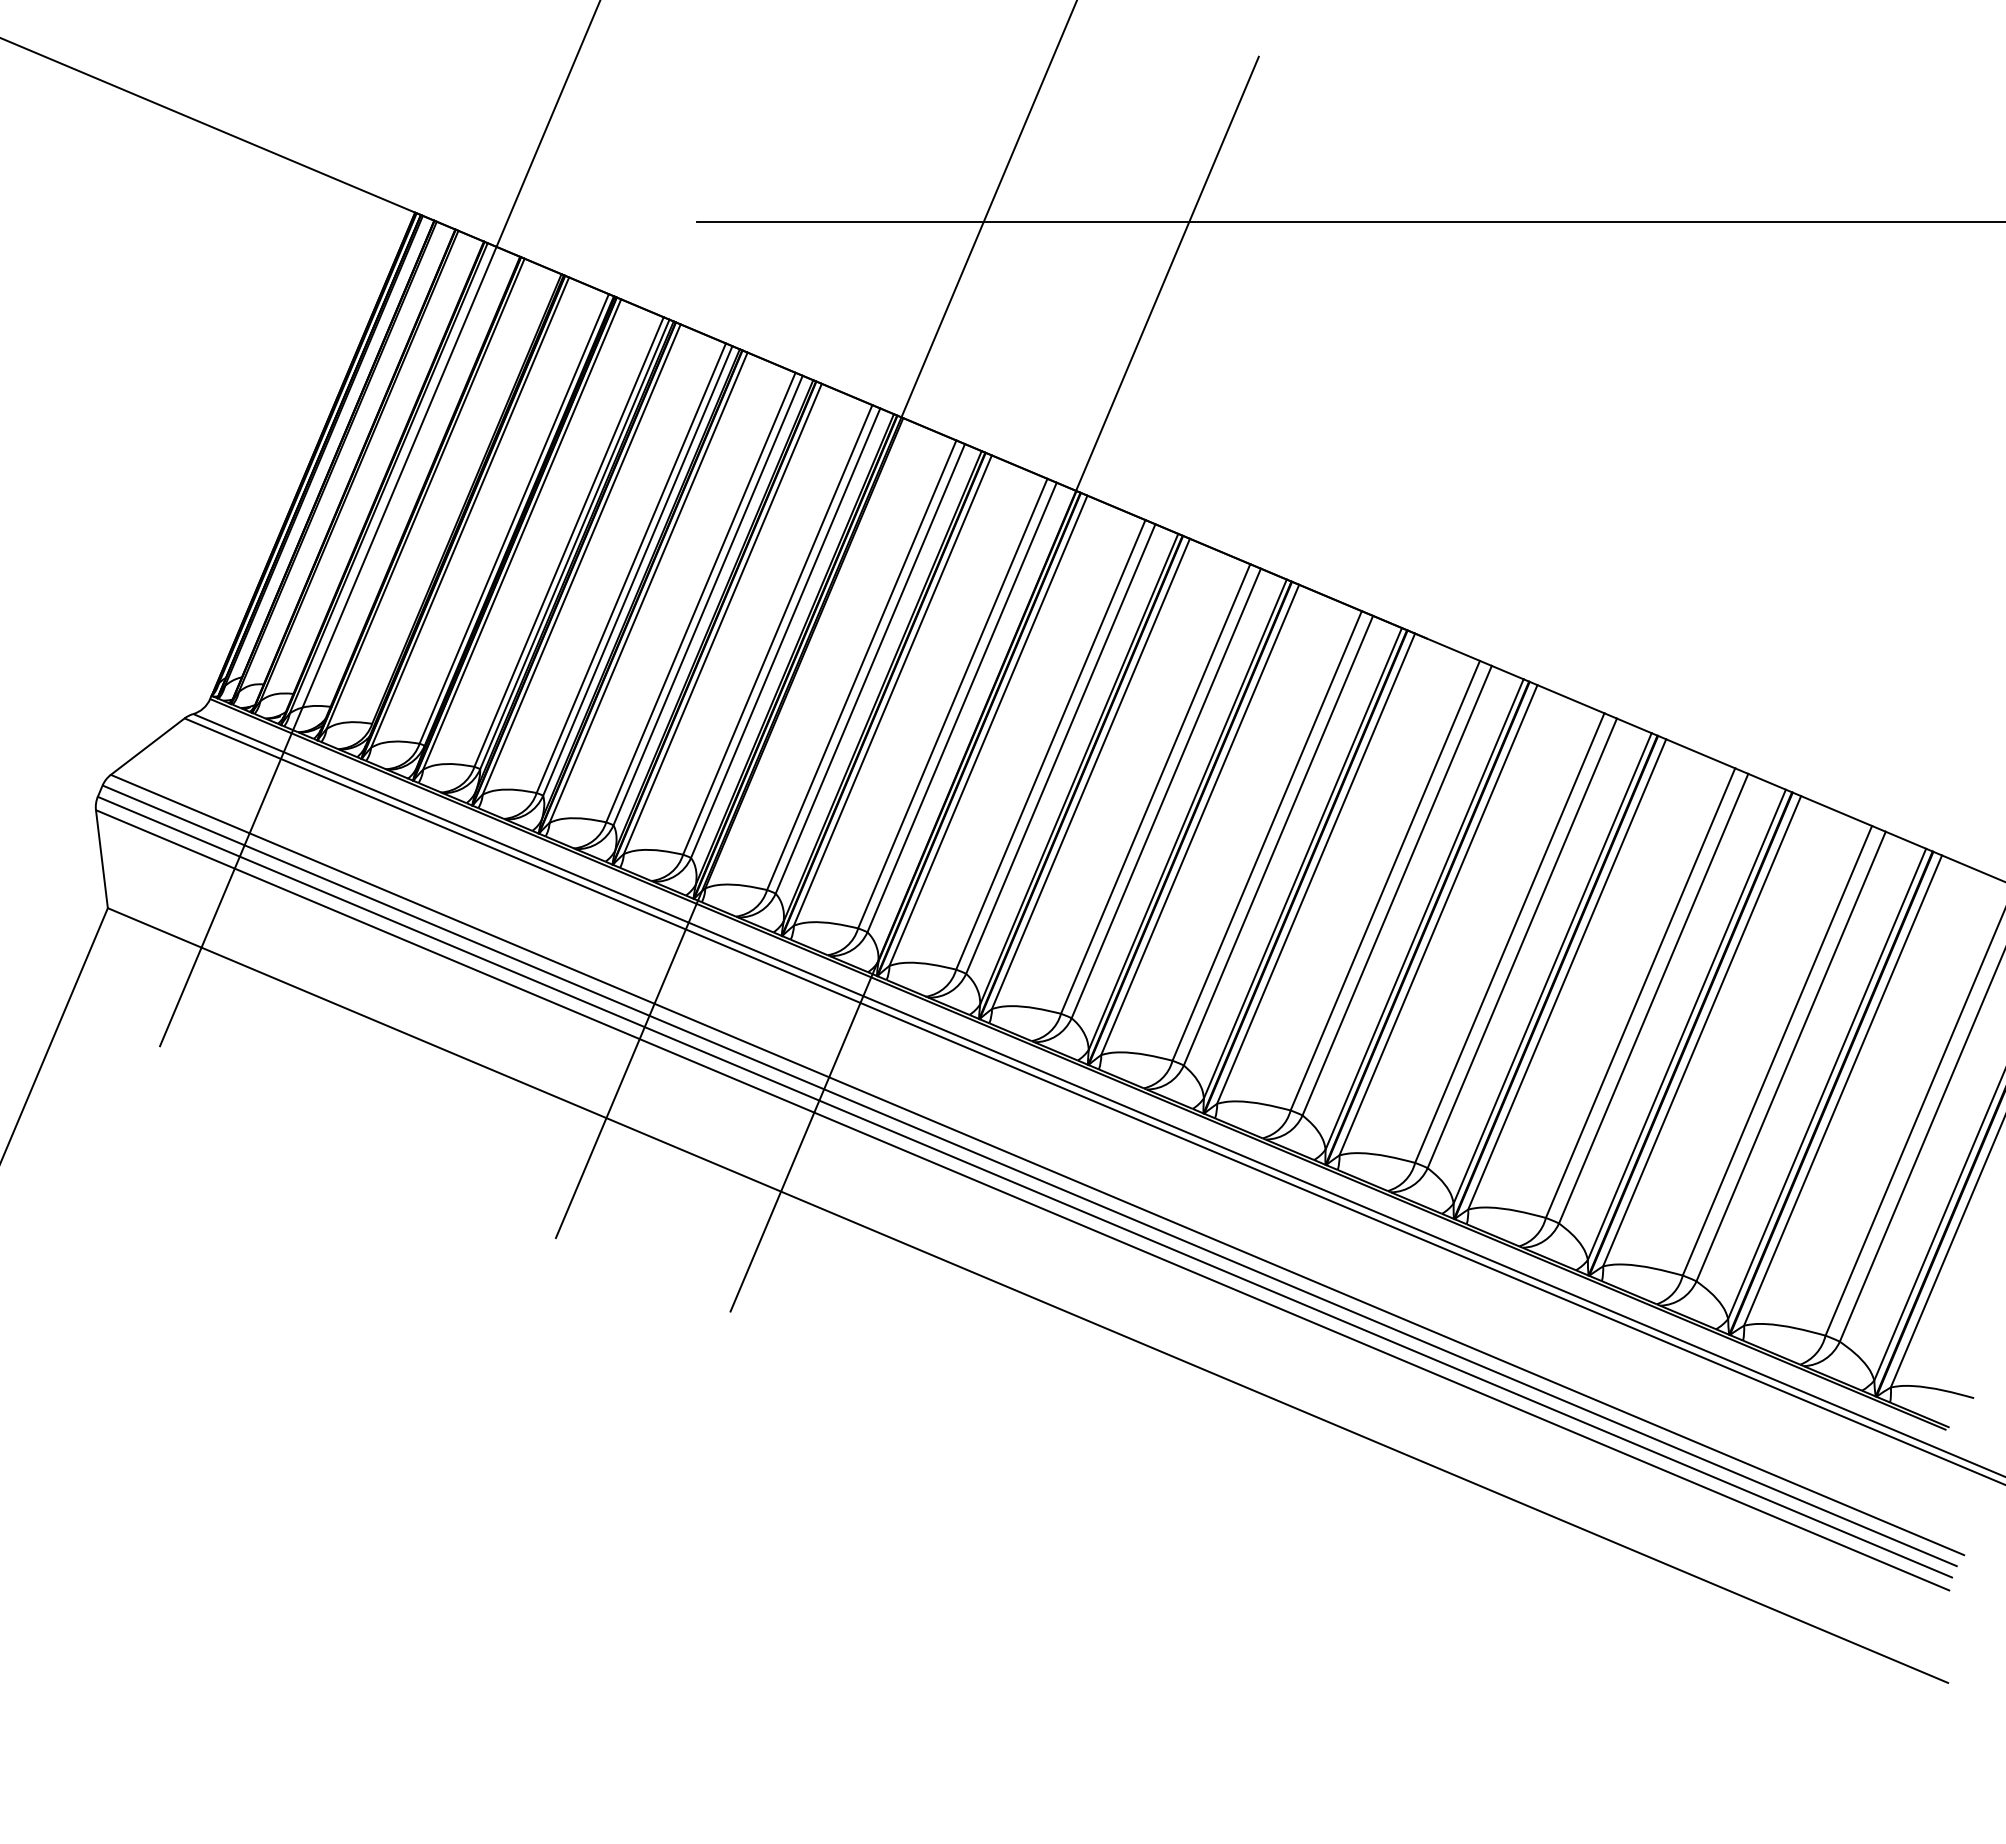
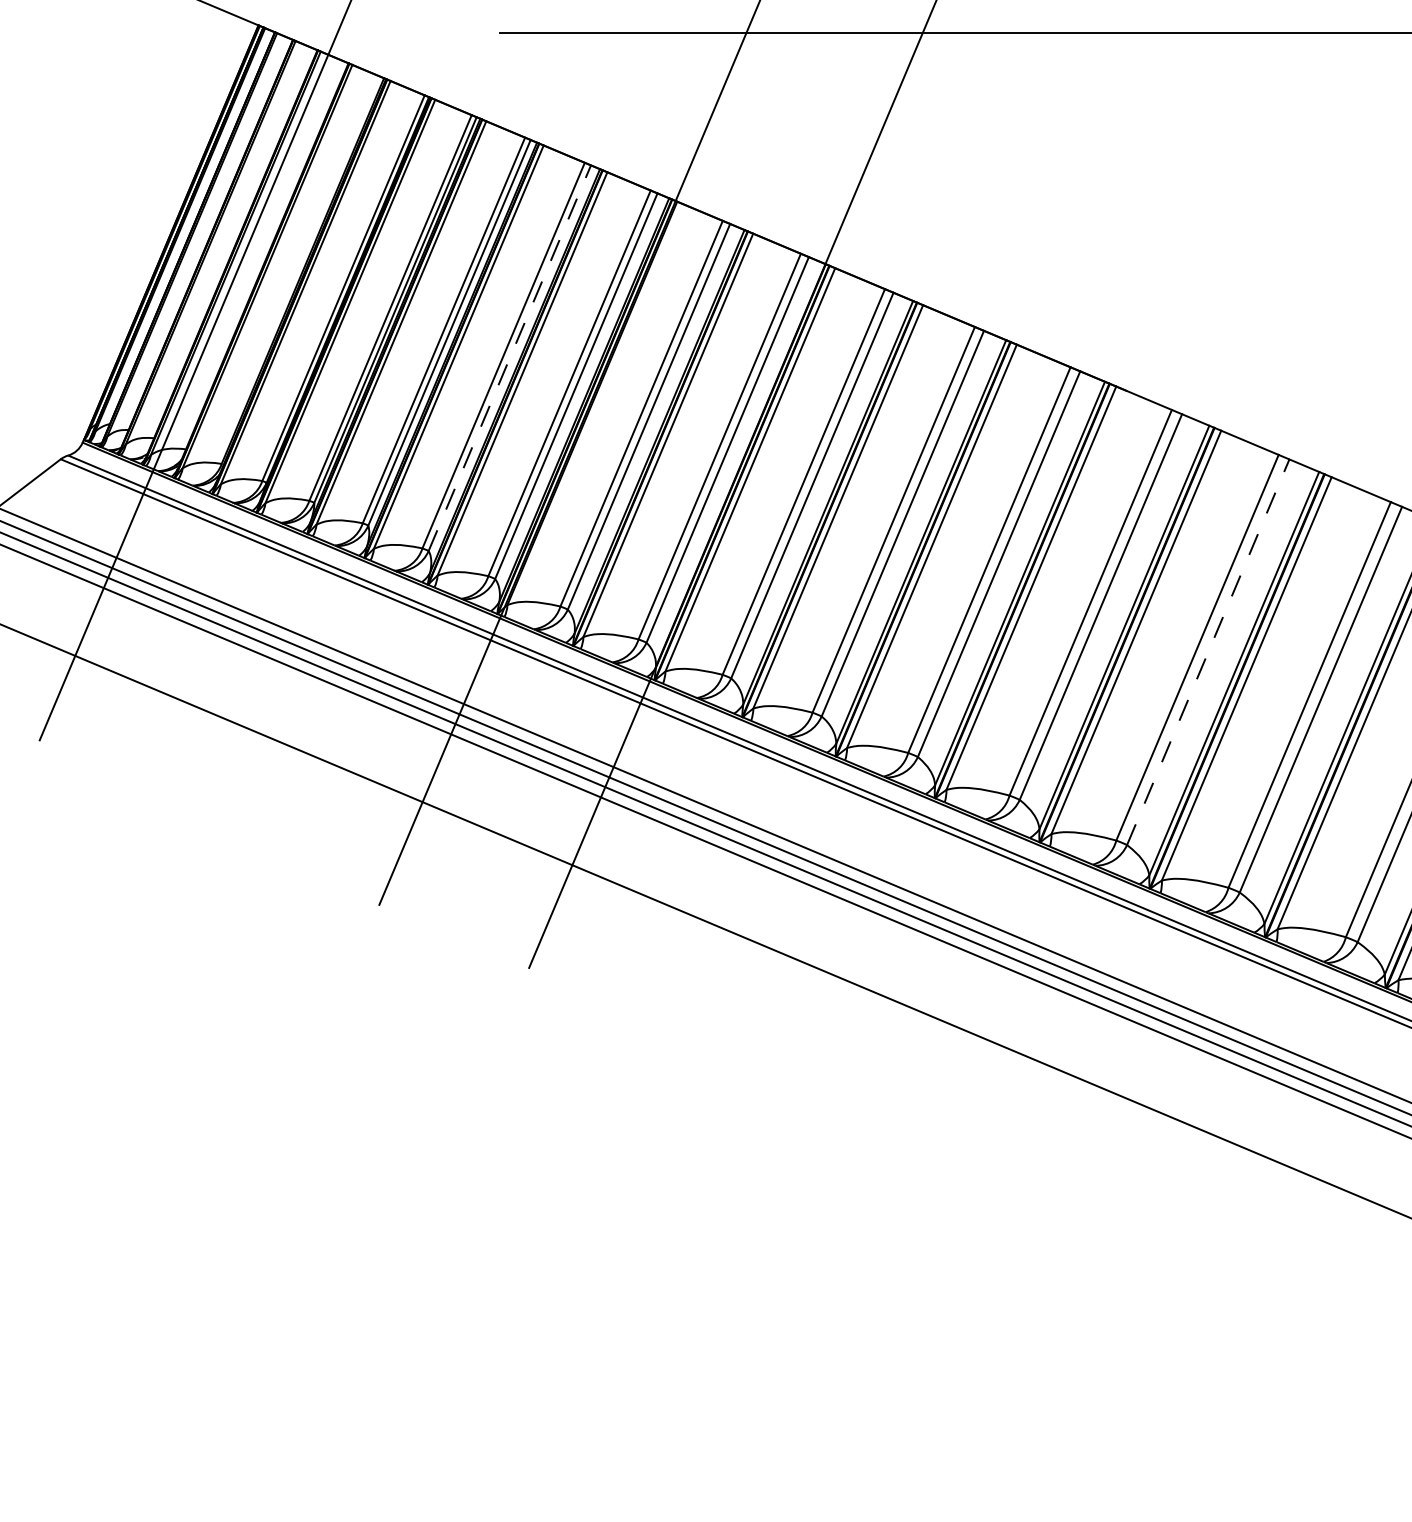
line: (708, 600) -> (510, 358), solid -> dashed
line: (1522, 943) -> (1208, 652), solid -> dashed

